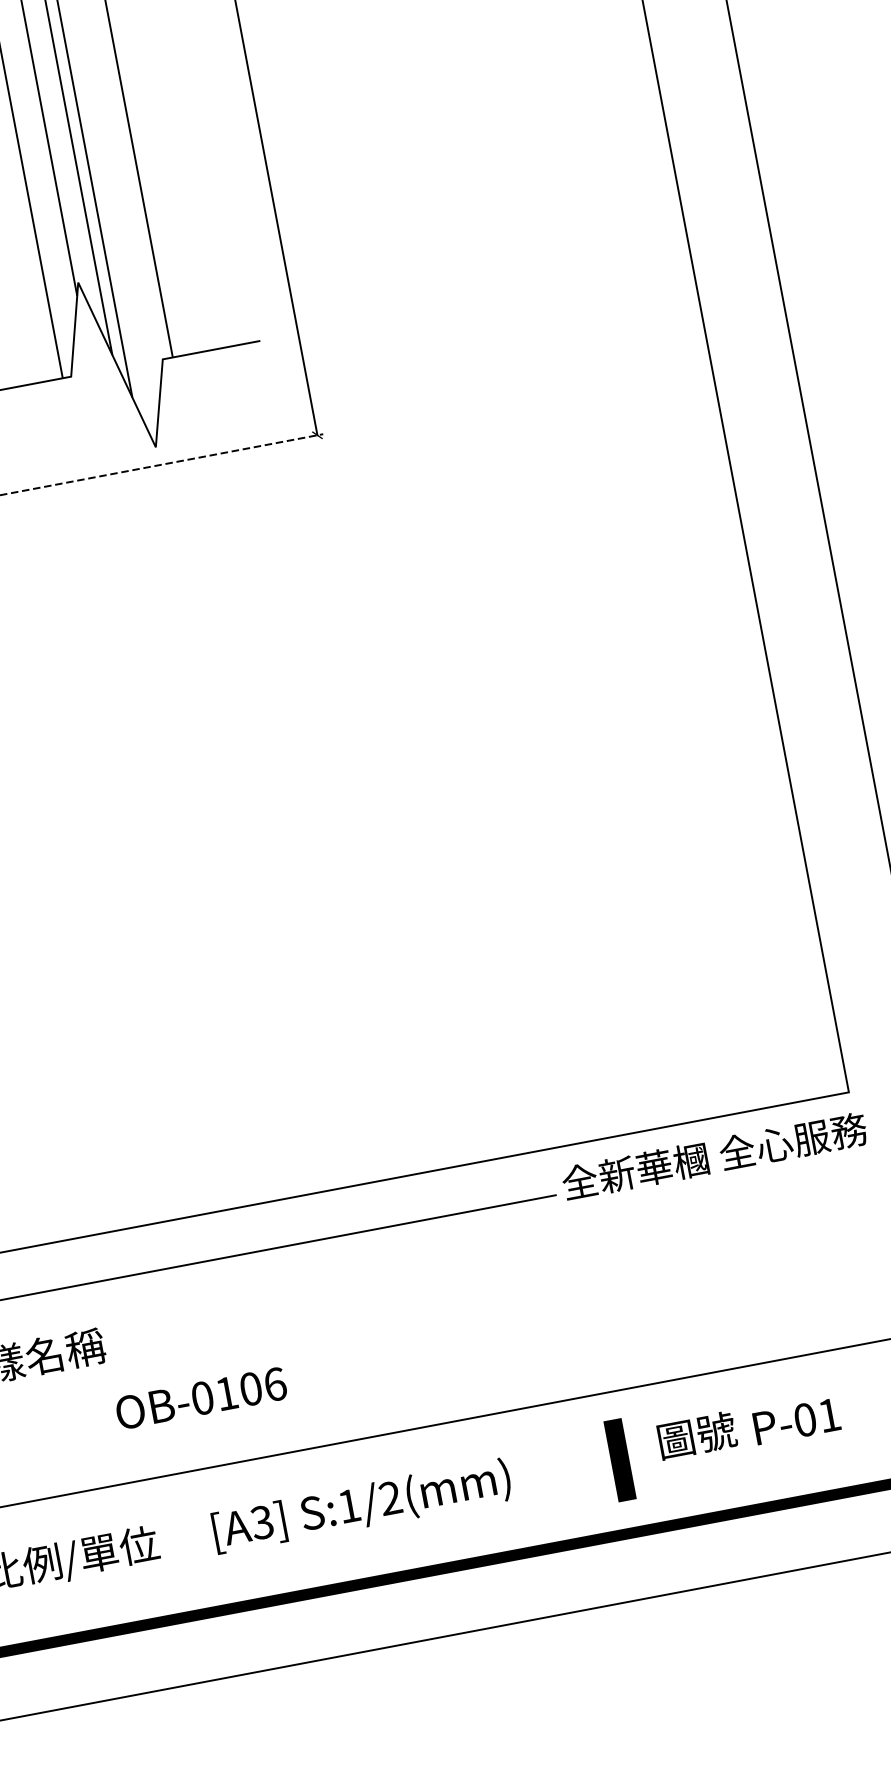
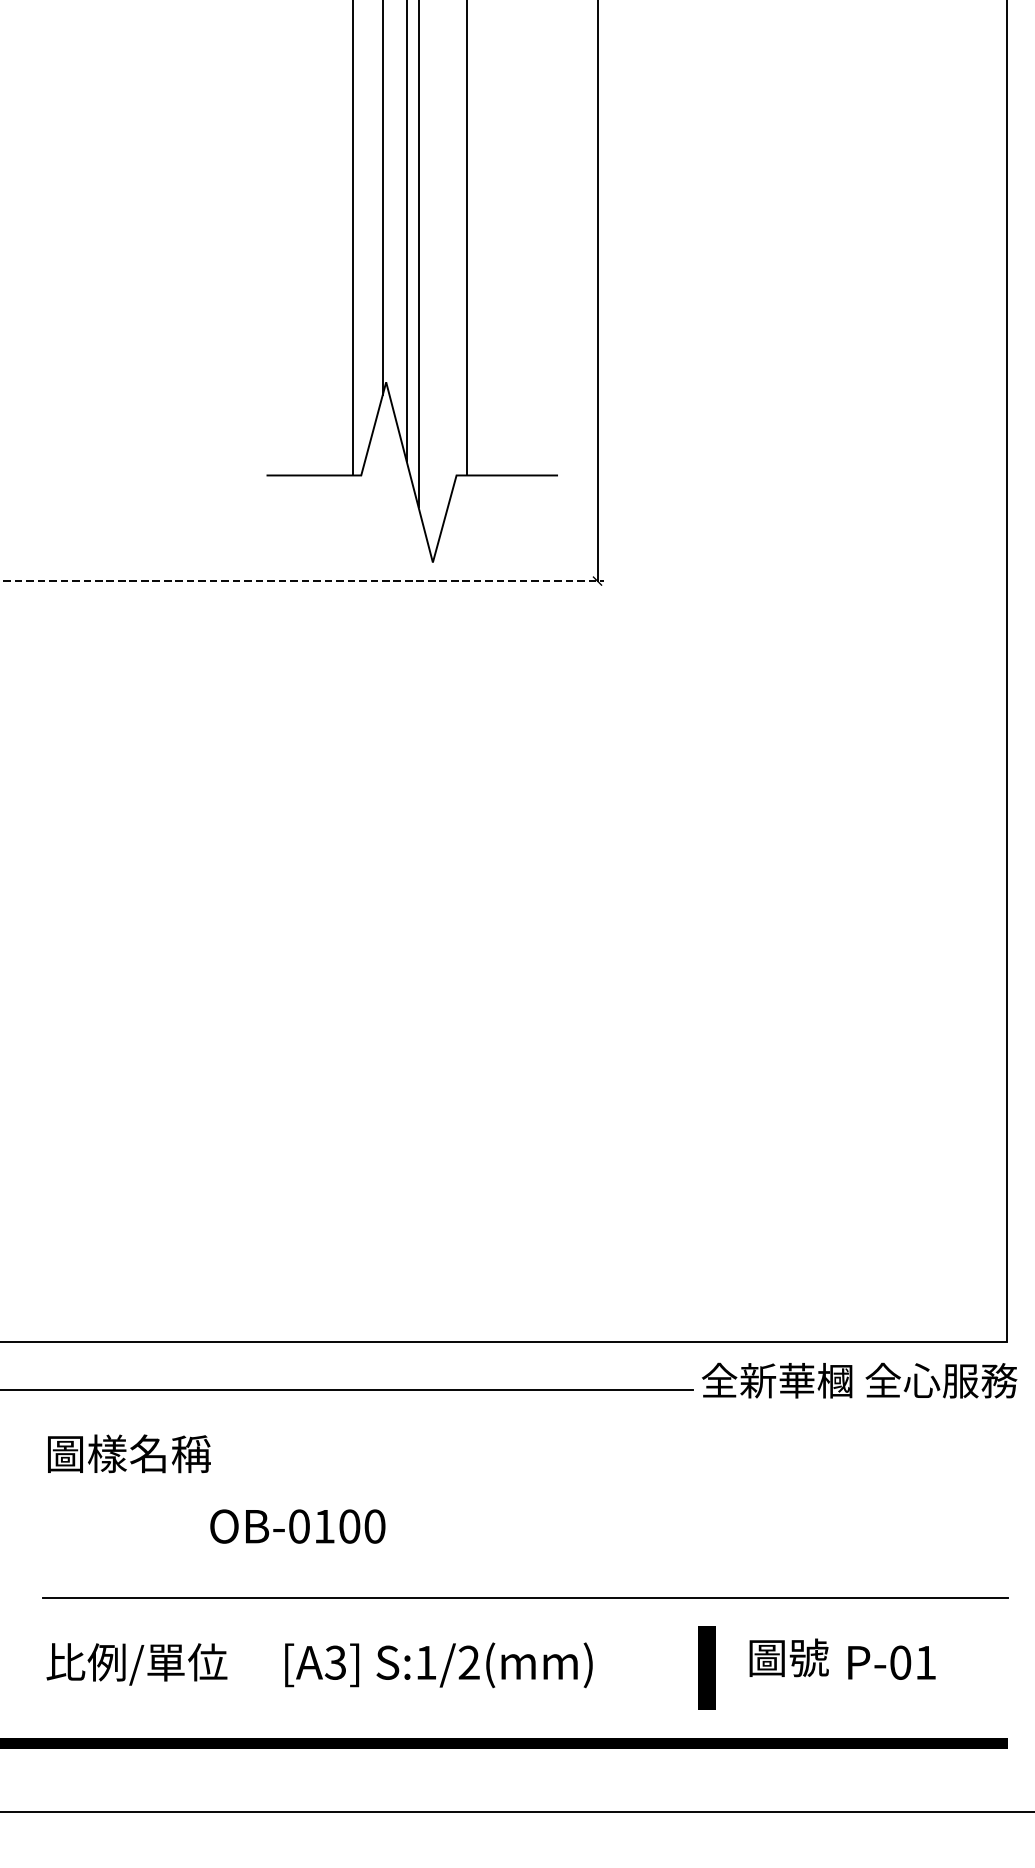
text: (274, 1384) -> (374, 1526), OB-0106 -> OB-0100

